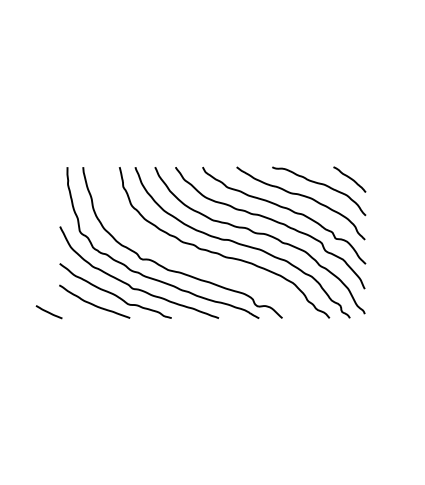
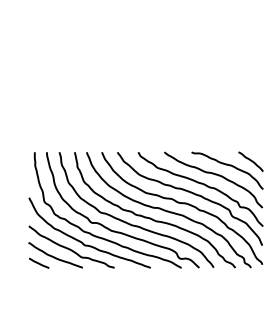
curve: (195, 261) -> (132, 224), added
line: (48, 312) -> (38, 263), moved

